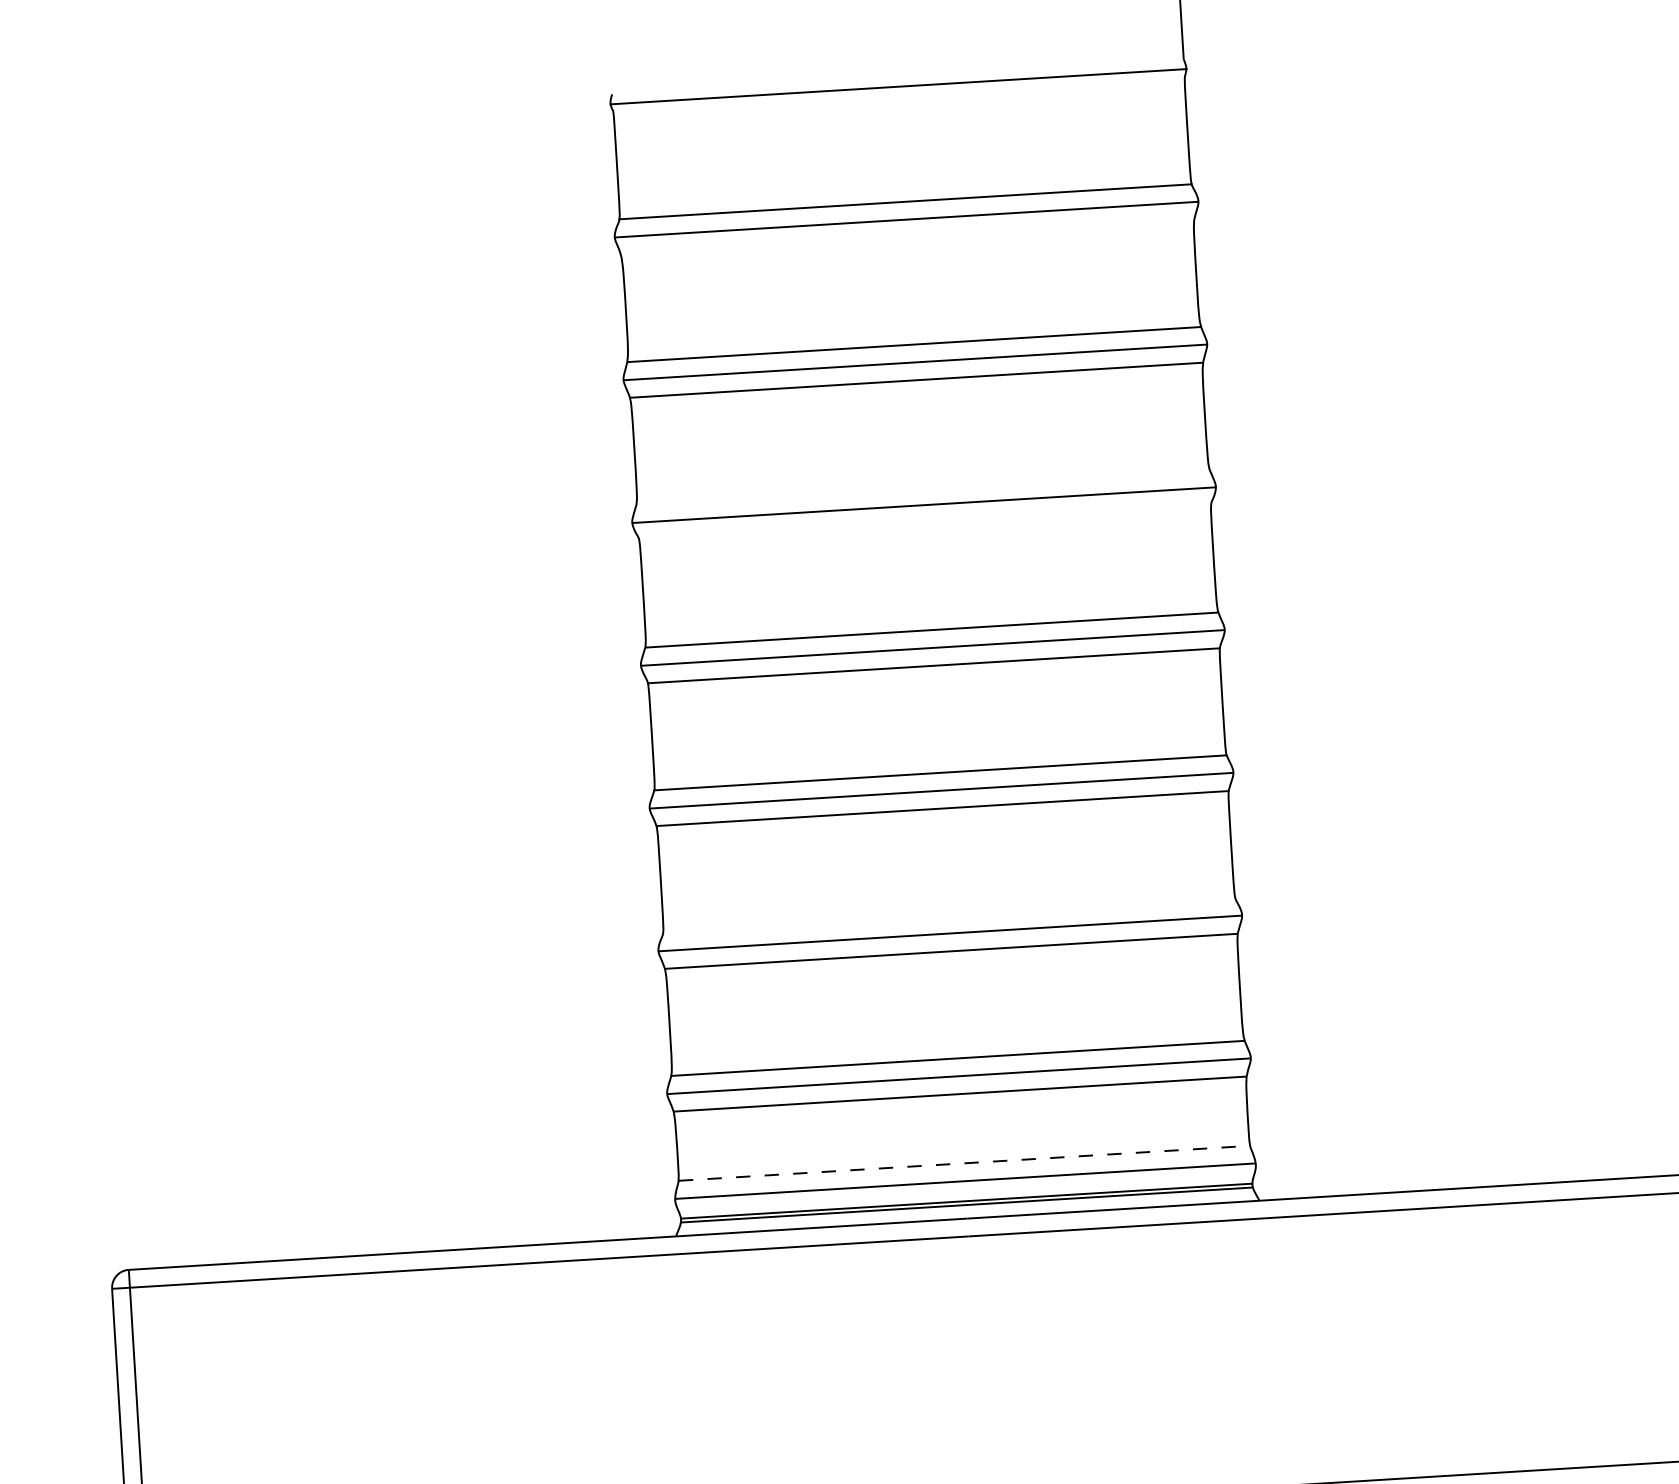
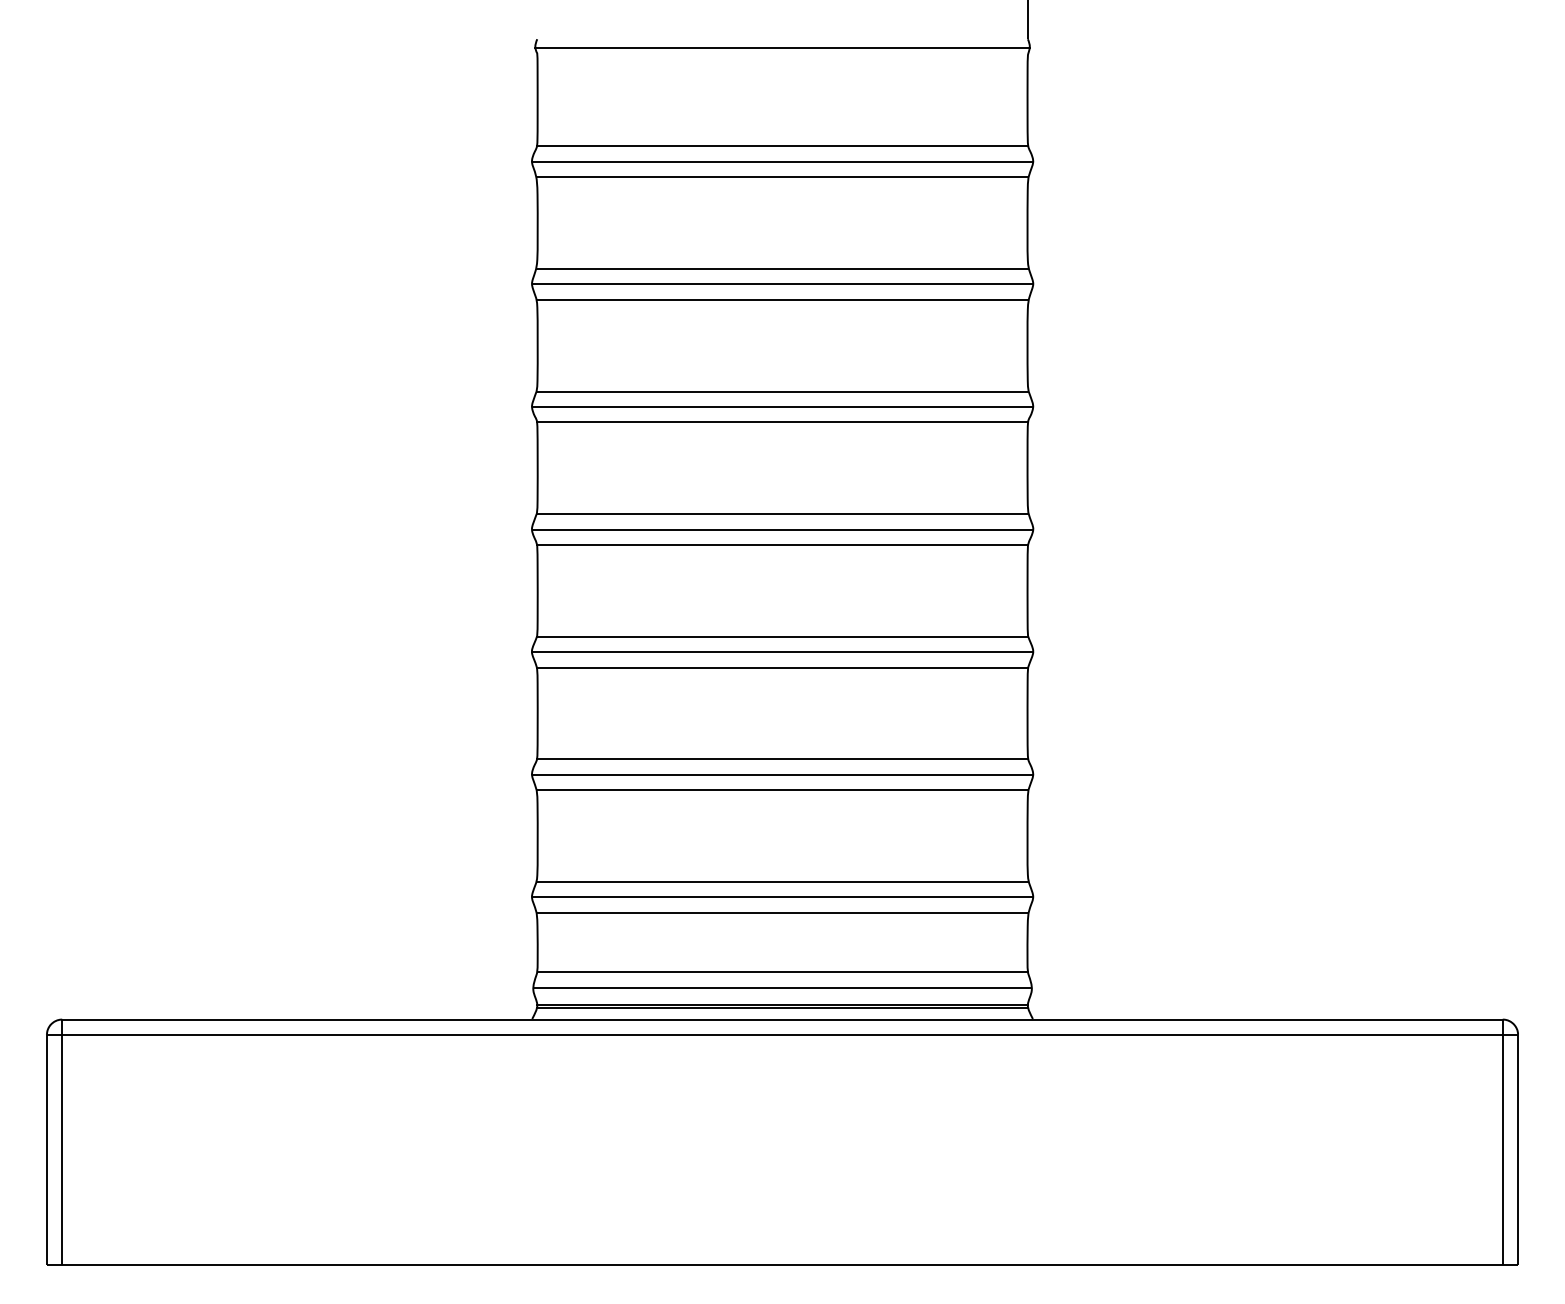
line: (907, 237) -> (782, 177), added
line: (922, 487) -> (782, 391), added
line: (925, 523) -> (782, 422), added
line: (949, 915) -> (782, 759), added
line: (965, 1163) -> (783, 972), dashed -> solid

